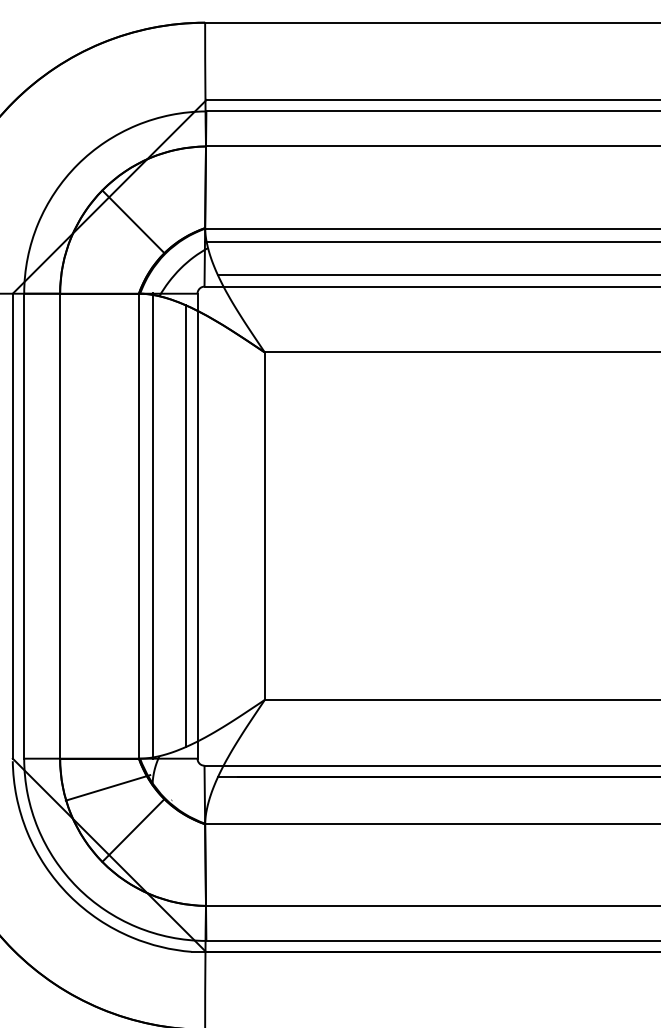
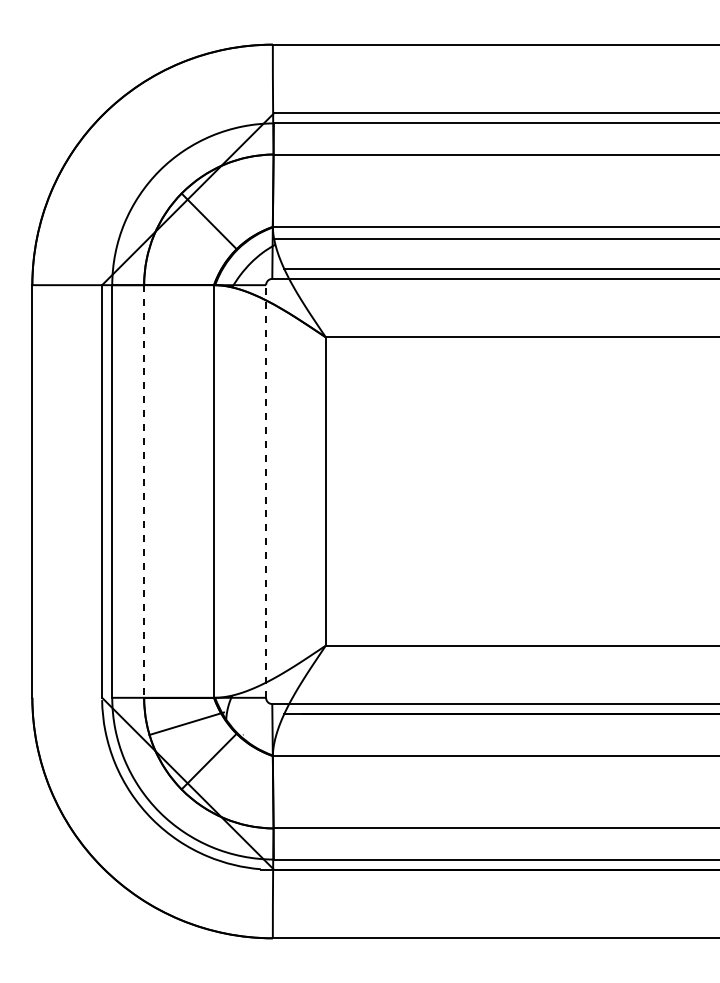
line: (60, 526) -> (144, 491), solid -> dashed
line: (152, 526) -> (226, 491), removed
line: (185, 526) -> (255, 491), removed
line: (197, 526) -> (266, 491), solid -> dashed

